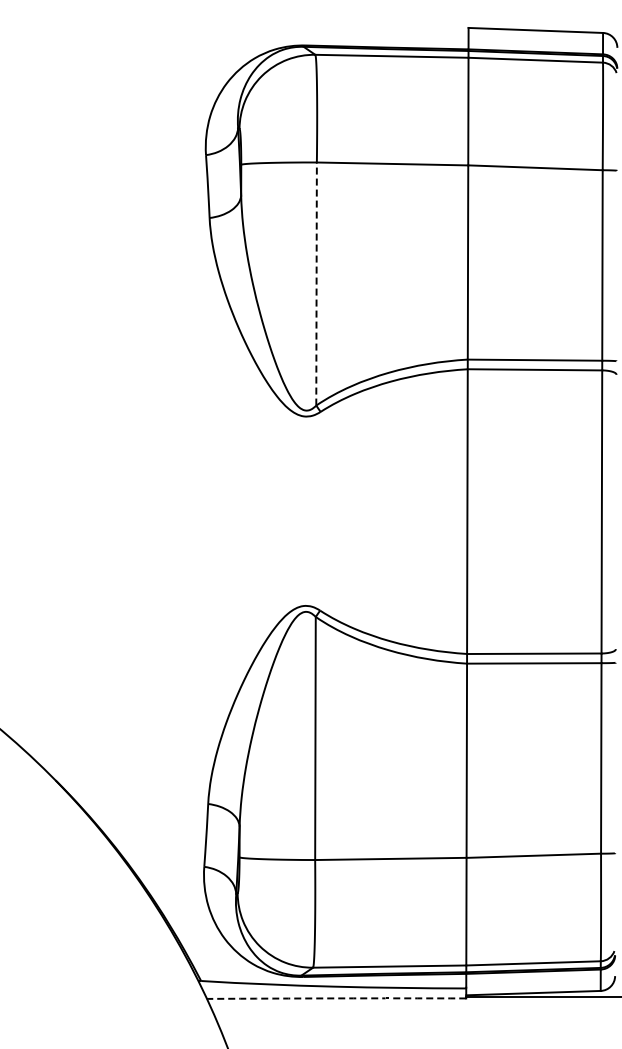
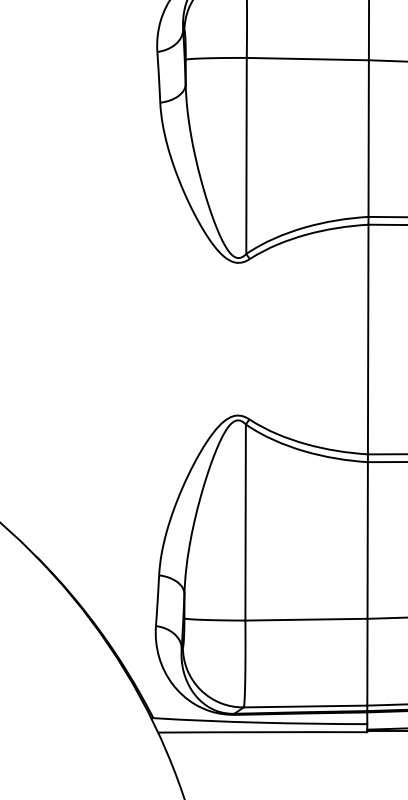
line: (316, 284) -> (246, 156), dashed -> solid
arc: (337, 998) -> (263, 732), dashed -> solid

